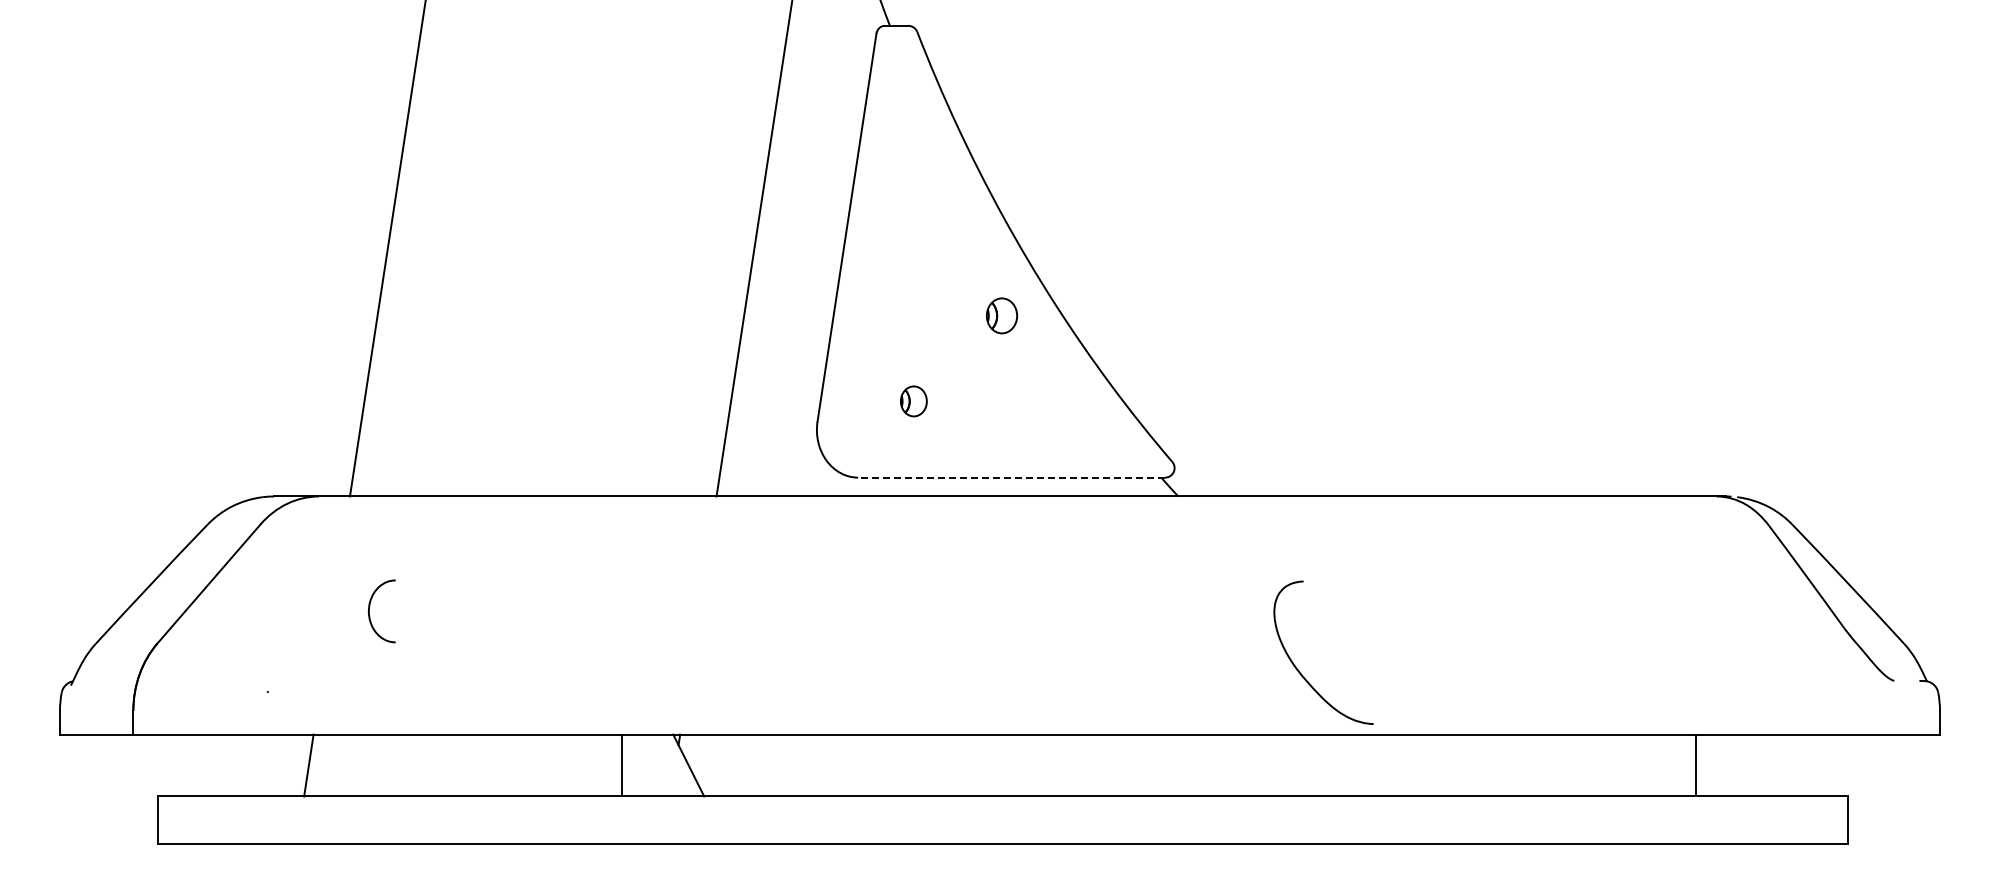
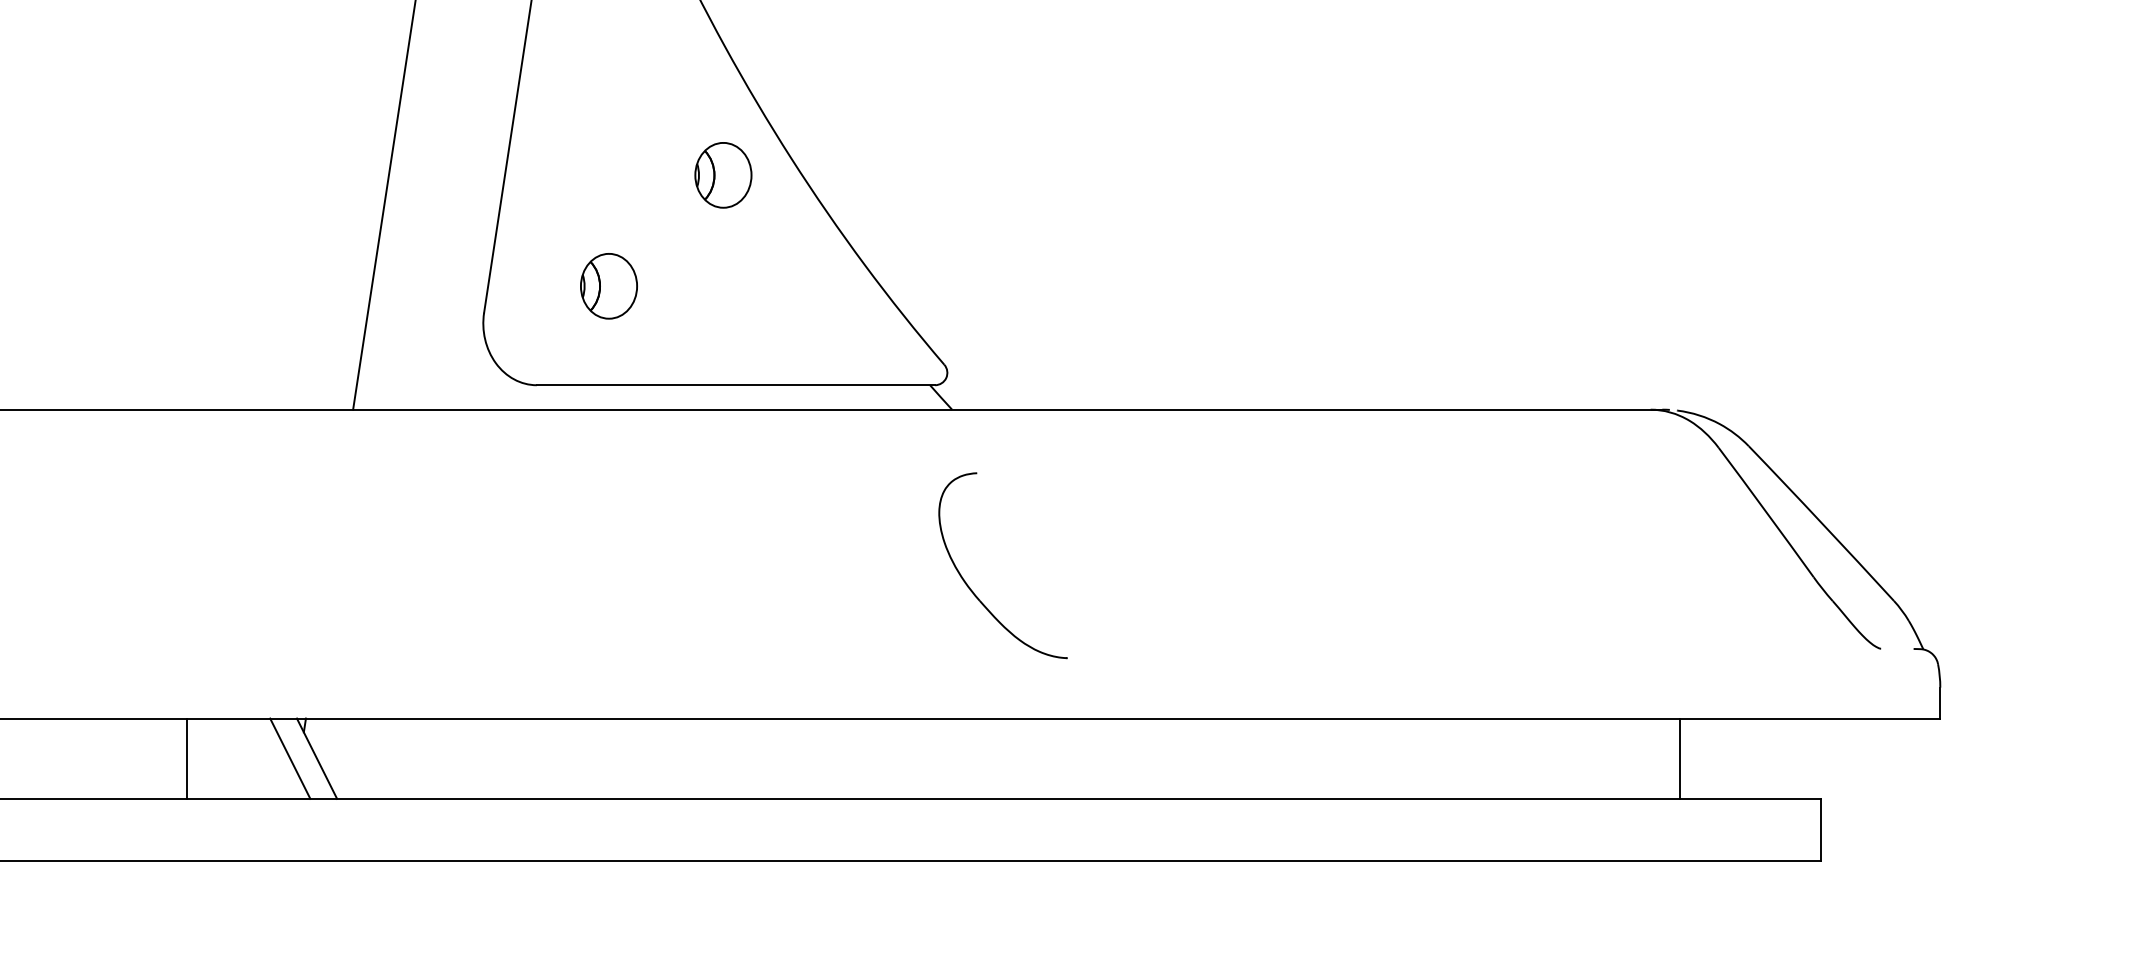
part: (1001, 315) -> (722, 174), size x1.43
part: (913, 401) -> (608, 286), size x1.67
line: (1011, 477) -> (735, 385), dashed -> solid
part: (1299, 670) -> (971, 588), moved
line: (622, 765) -> (187, 758), moved
line: (667, 765) -> (289, 758), added
line: (1696, 765) -> (1680, 758), moved

